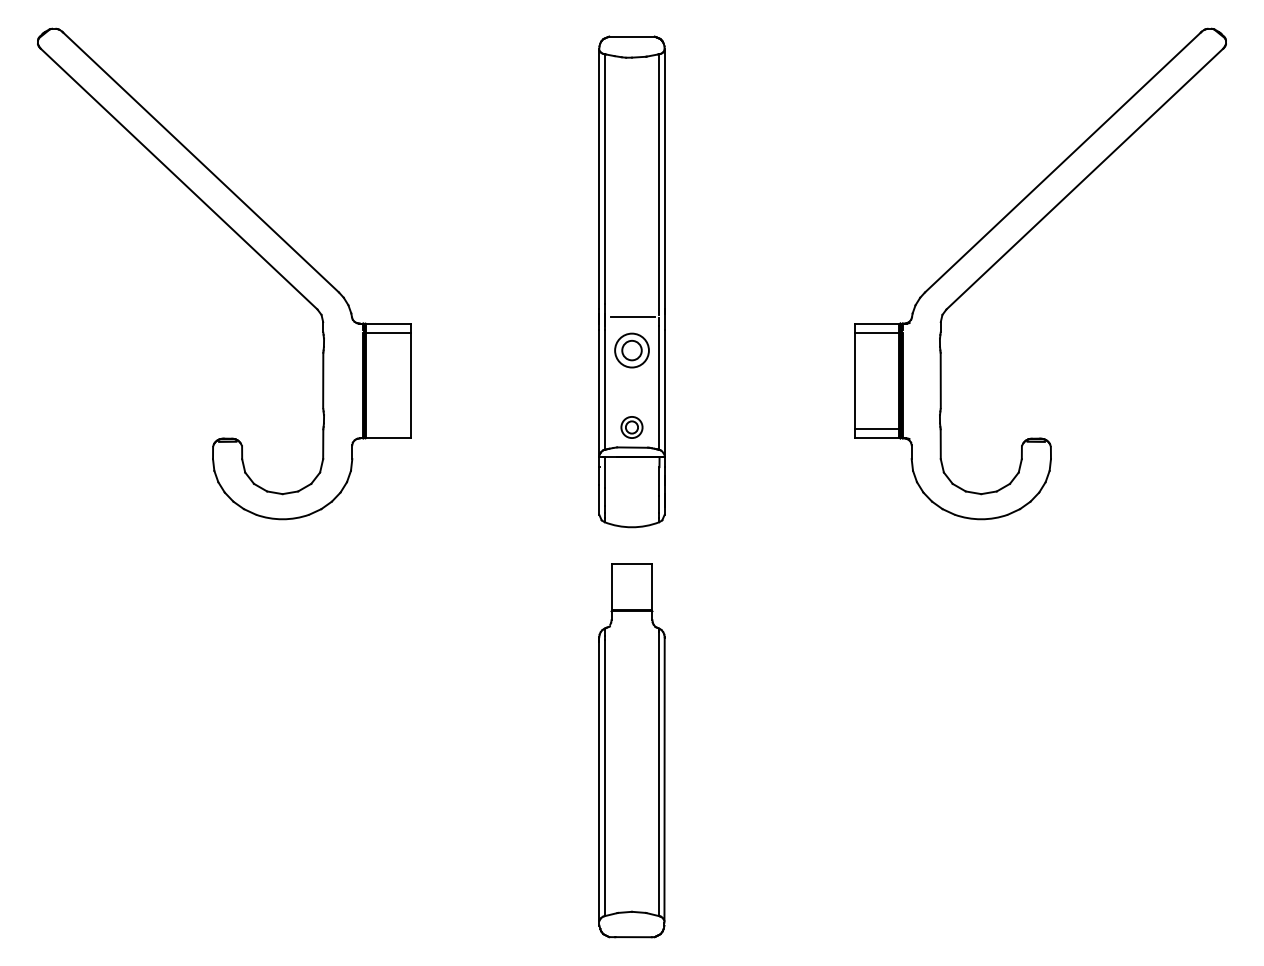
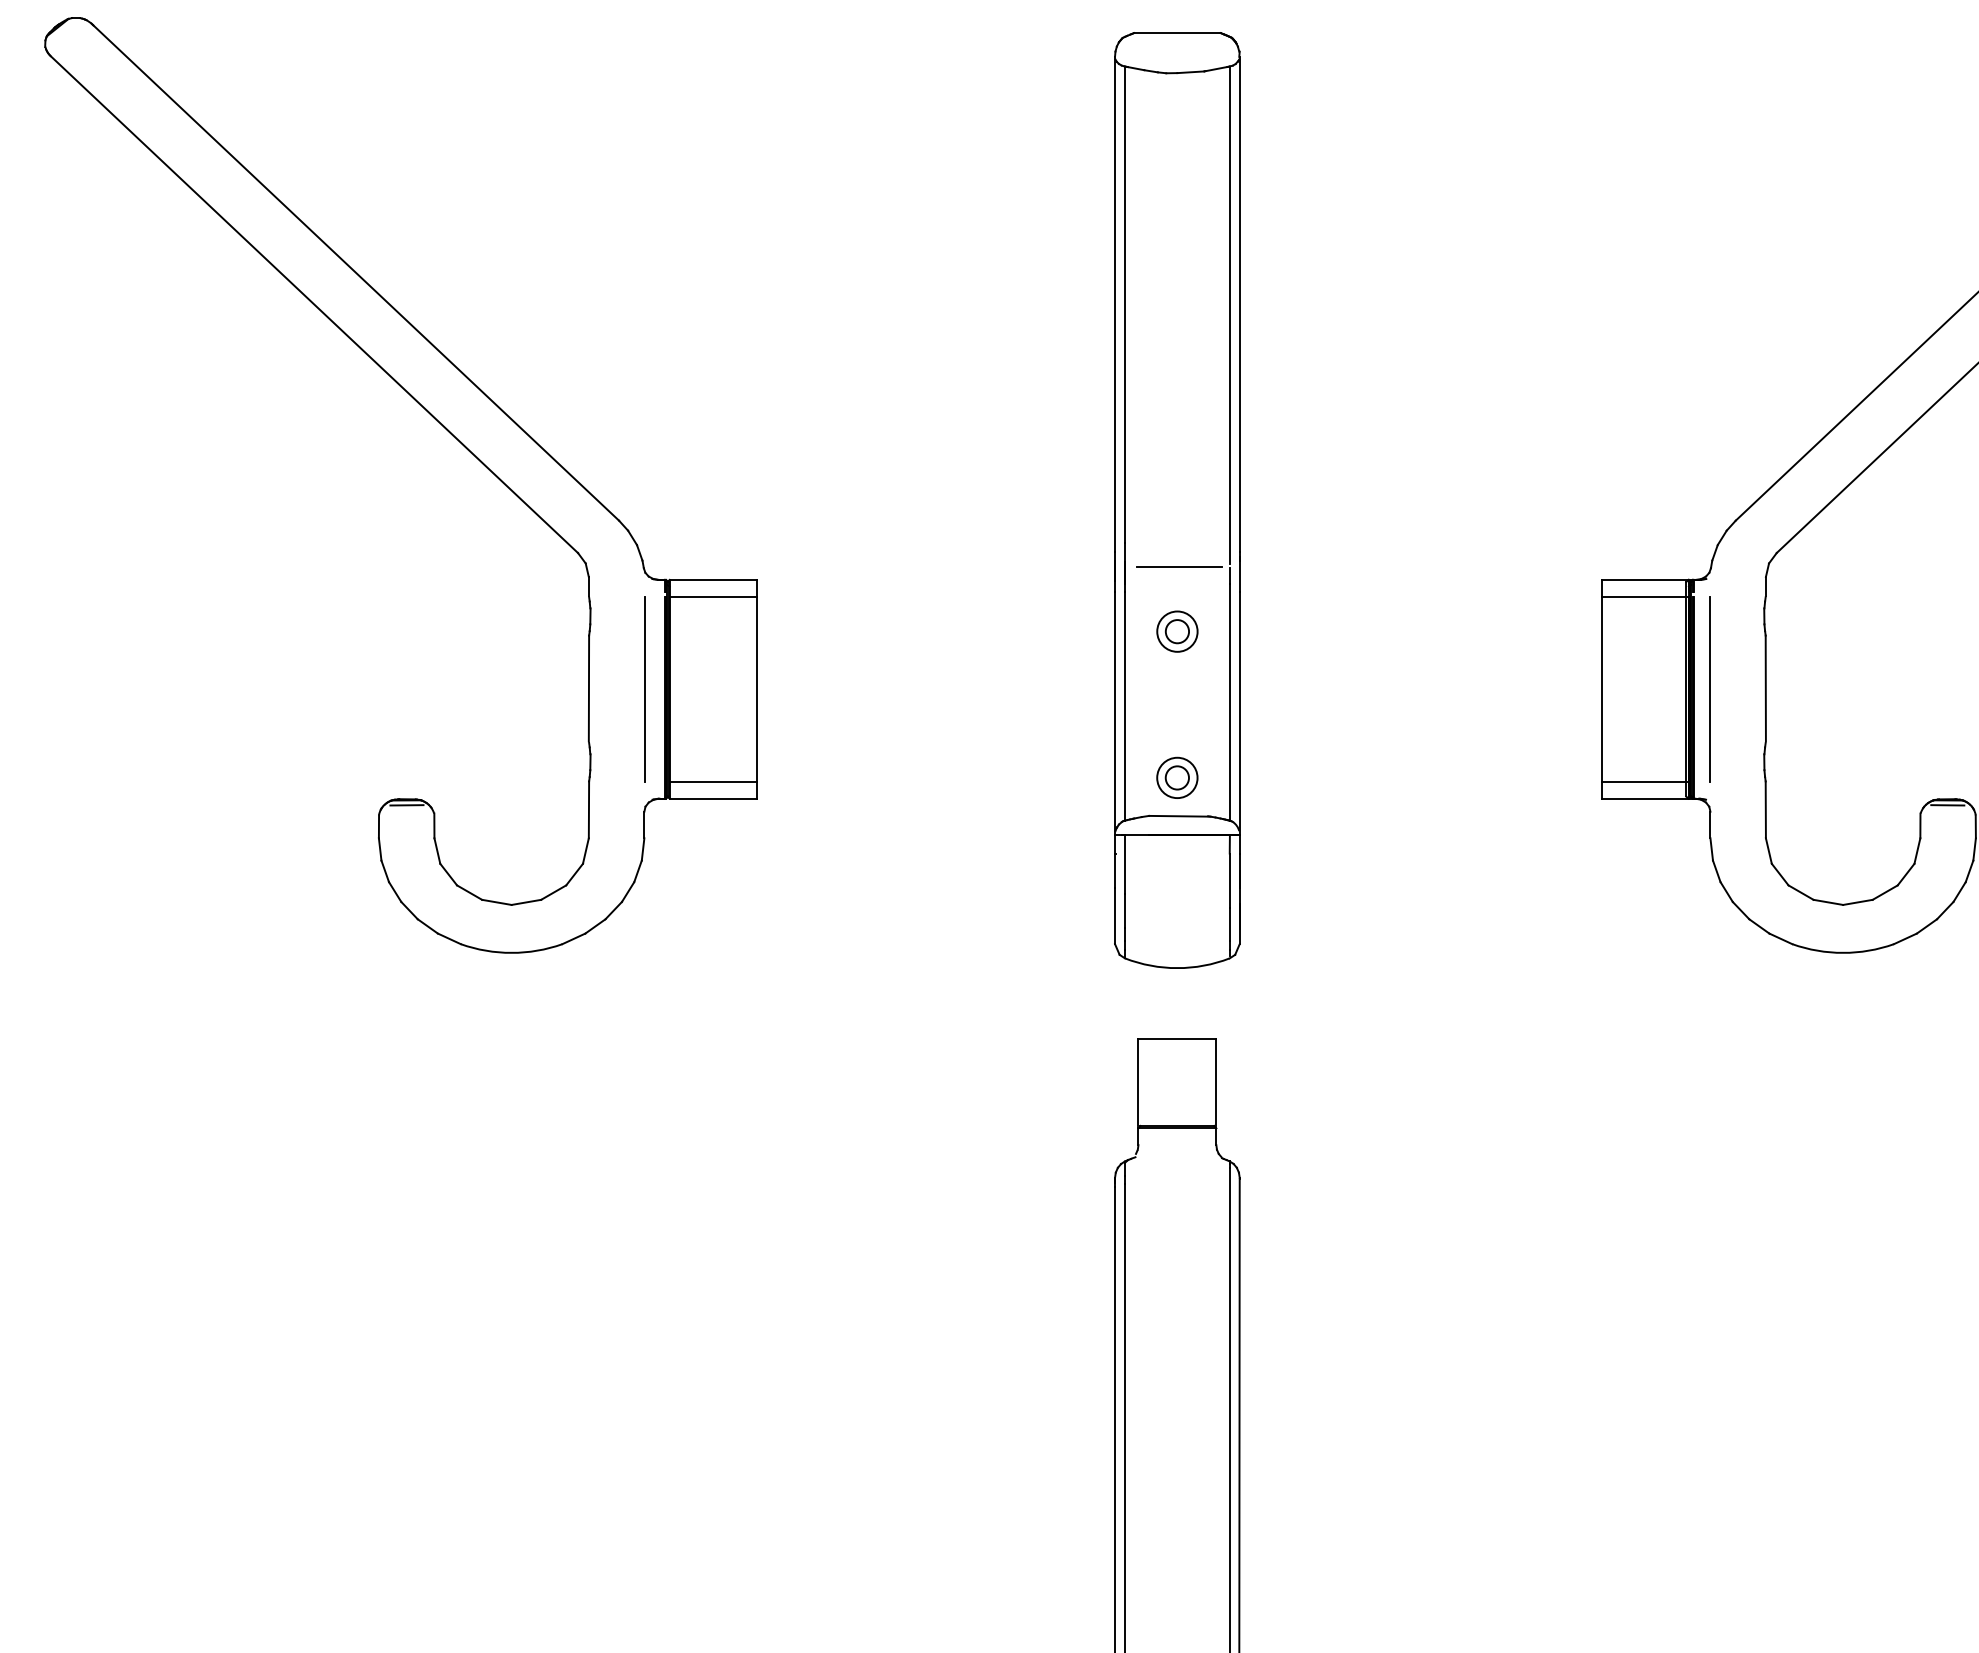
part: (631, 350) -> (1176, 631), size x0.62
line: (352, 380) -> (644, 688), added
line: (911, 380) -> (1710, 688), added
line: (388, 429) -> (713, 781), added

